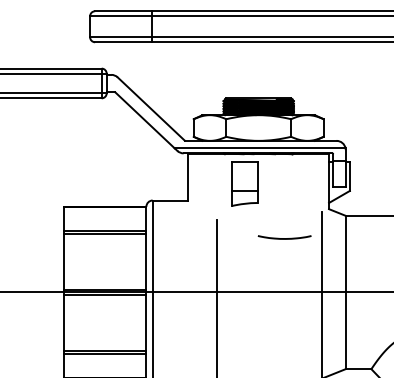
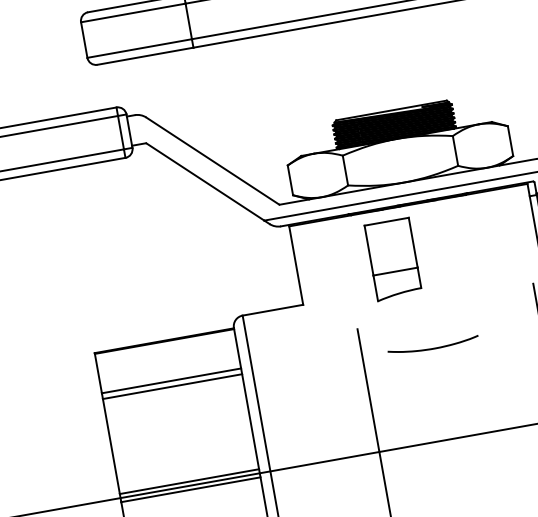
curve: (284, 238) -> (433, 347), moved

